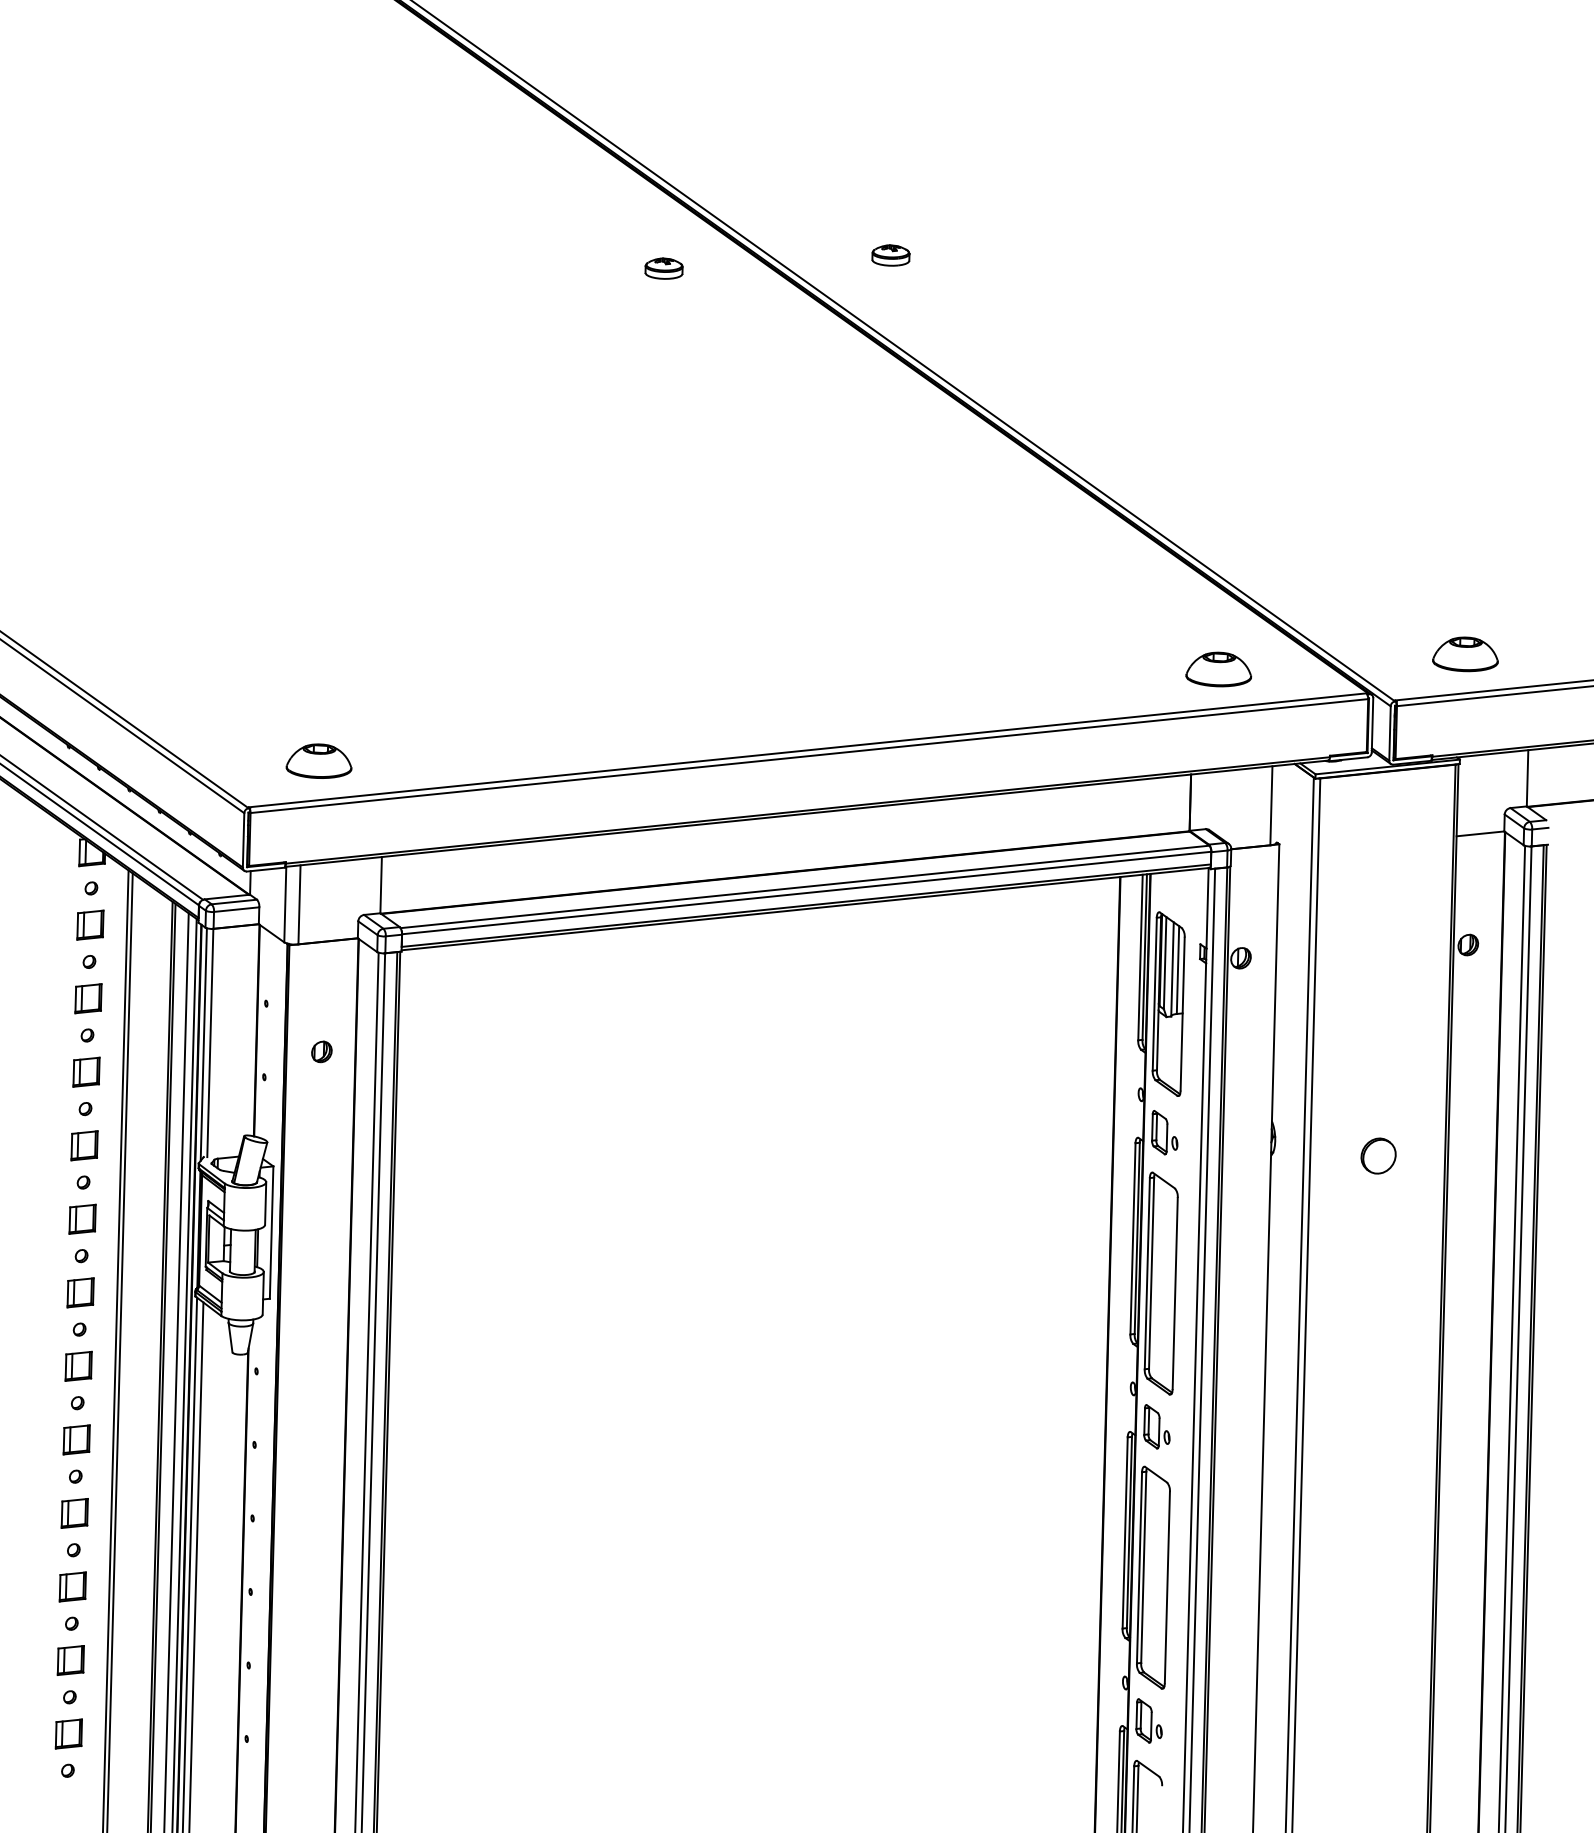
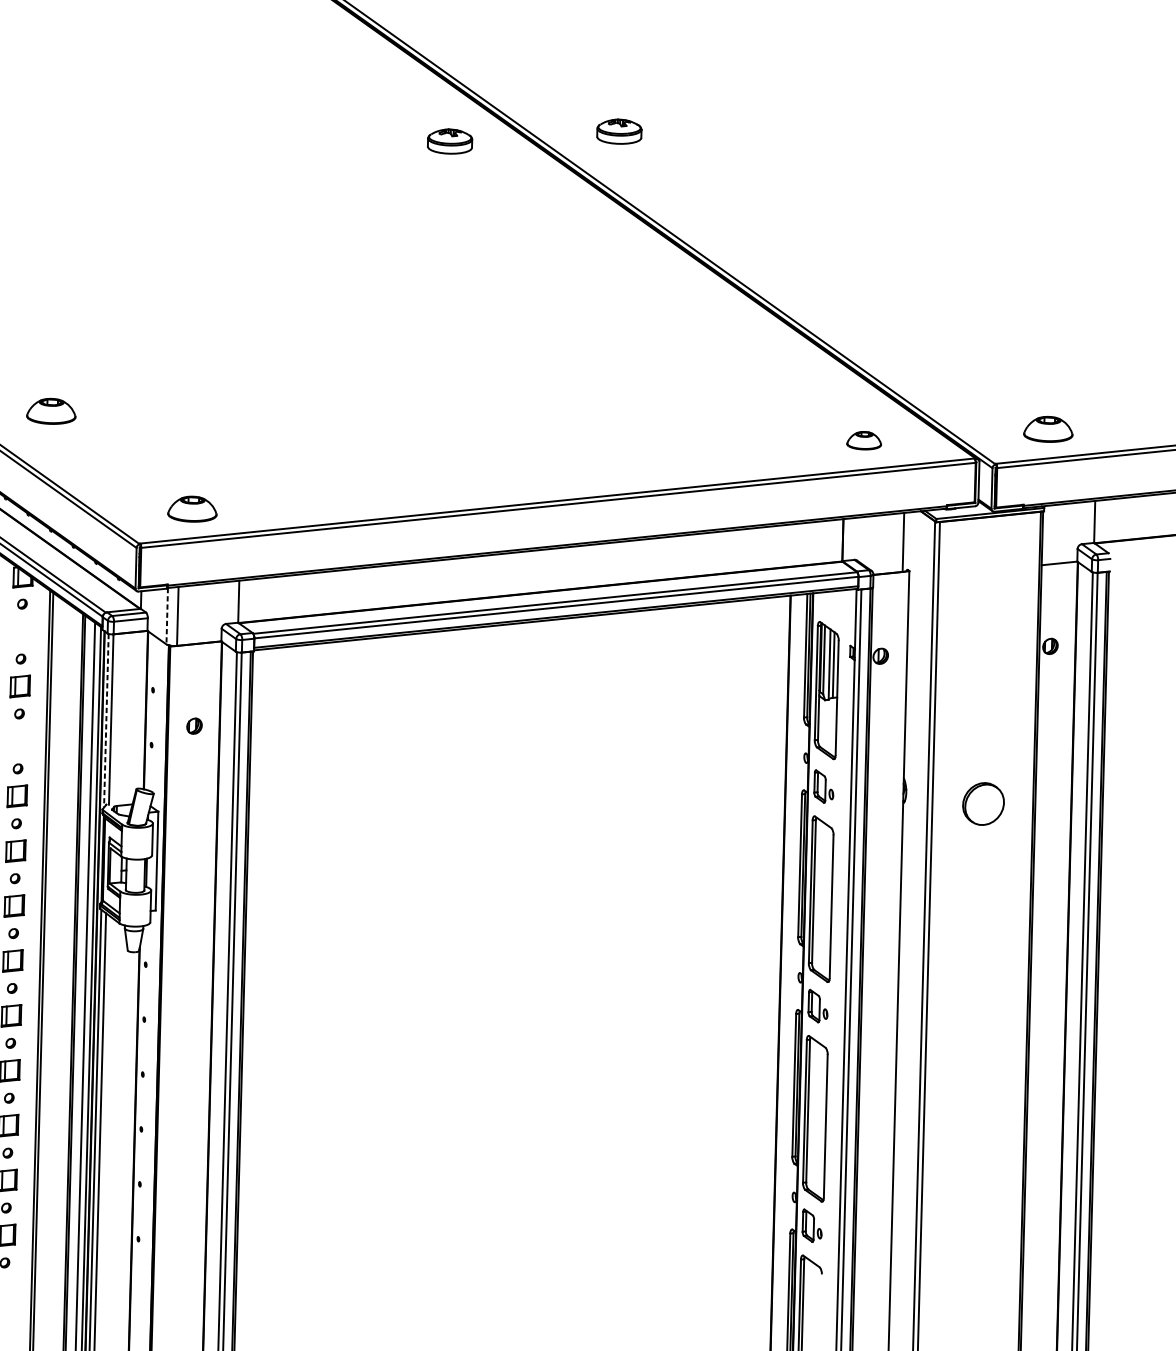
part: (890, 255) -> (619, 131), size x1.6
part: (663, 268) -> (449, 141), size x1.6
part: (129, 629) -> (50, 410), added
part: (1218, 669) -> (863, 440), size x0.7
line: (285, 904) -> (167, 616), solid -> dashed
part: (90, 924) -> (21, 631), removed
line: (203, 1045) -> (106, 721), solid -> dashed
part: (86, 1071) -> (18, 740), removed
part: (1378, 1155) -> (983, 803), size x1.6

